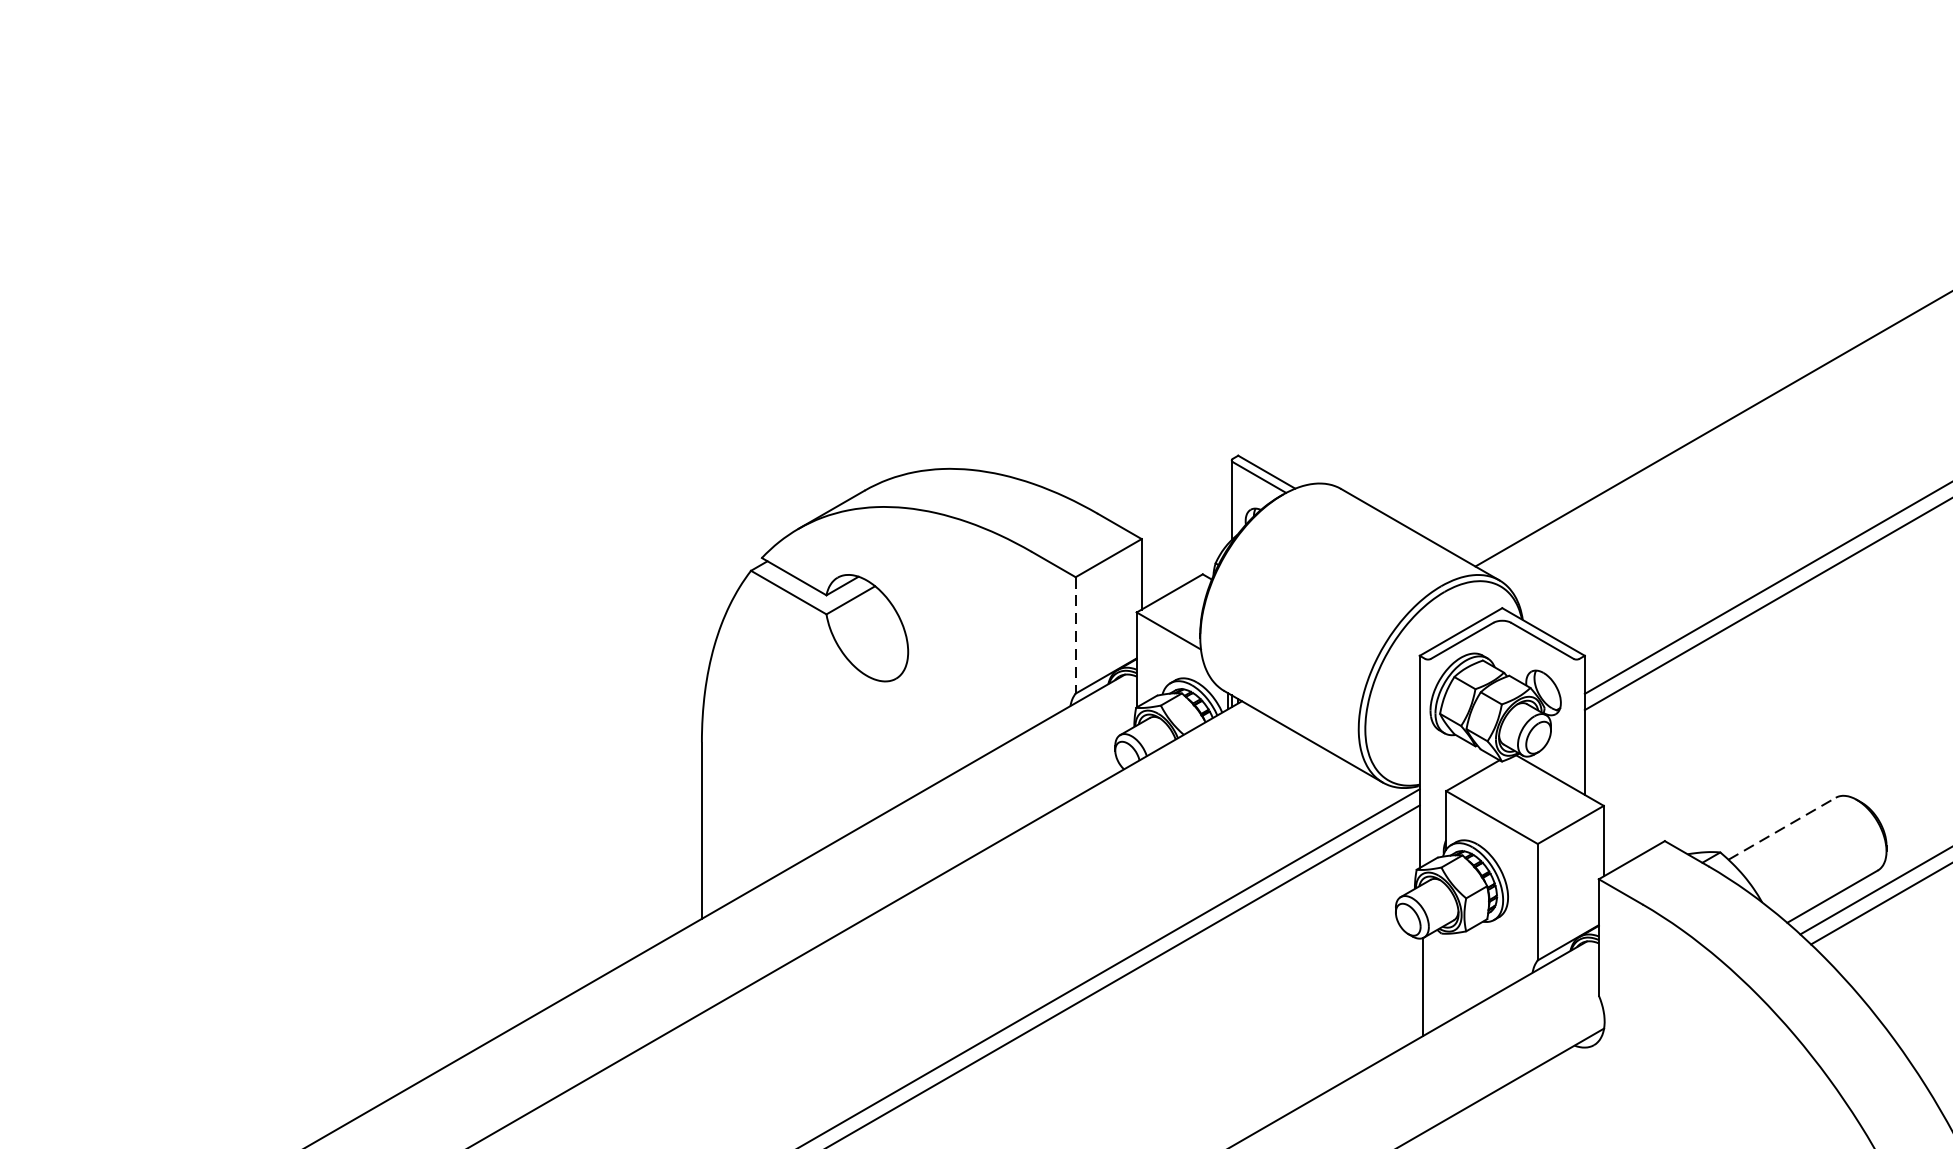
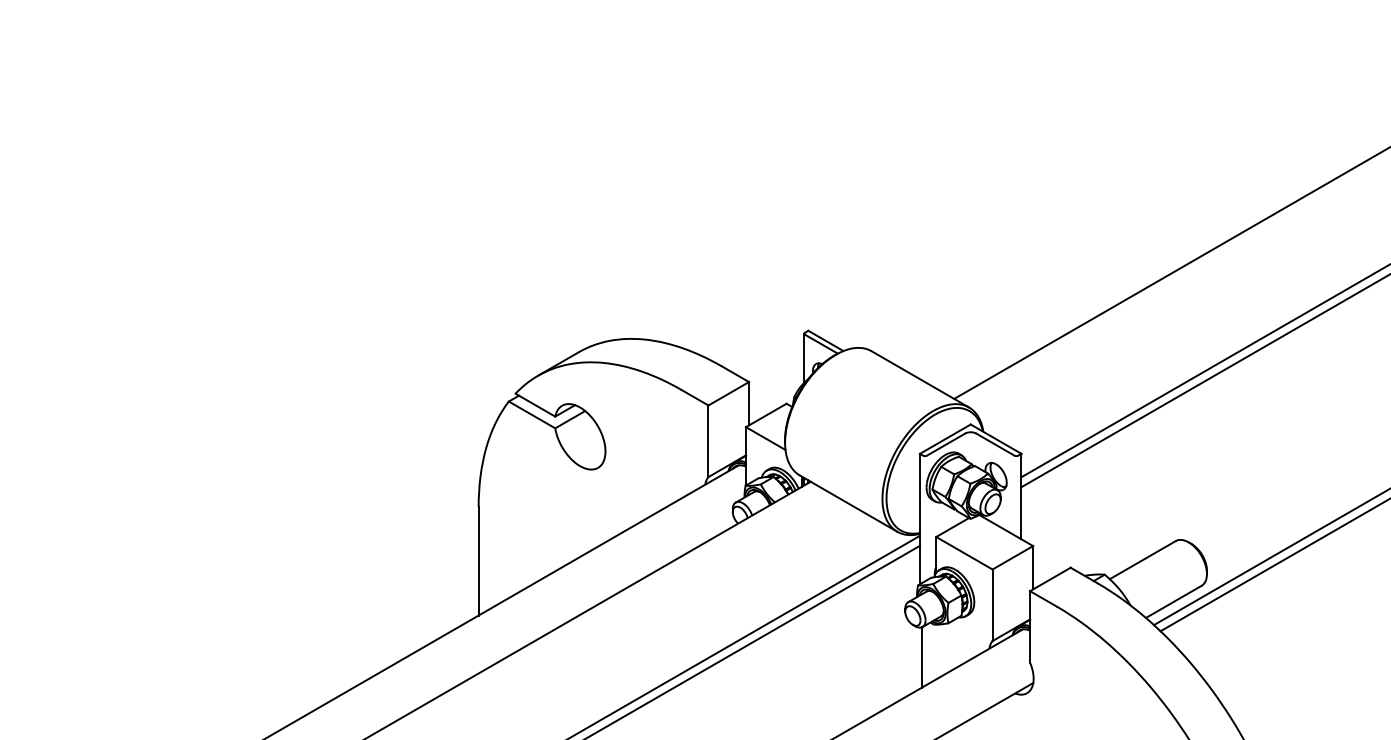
line: (1075, 635) -> (708, 441), dashed -> solid
line: (1783, 827) -> (1143, 559), dashed -> solid

